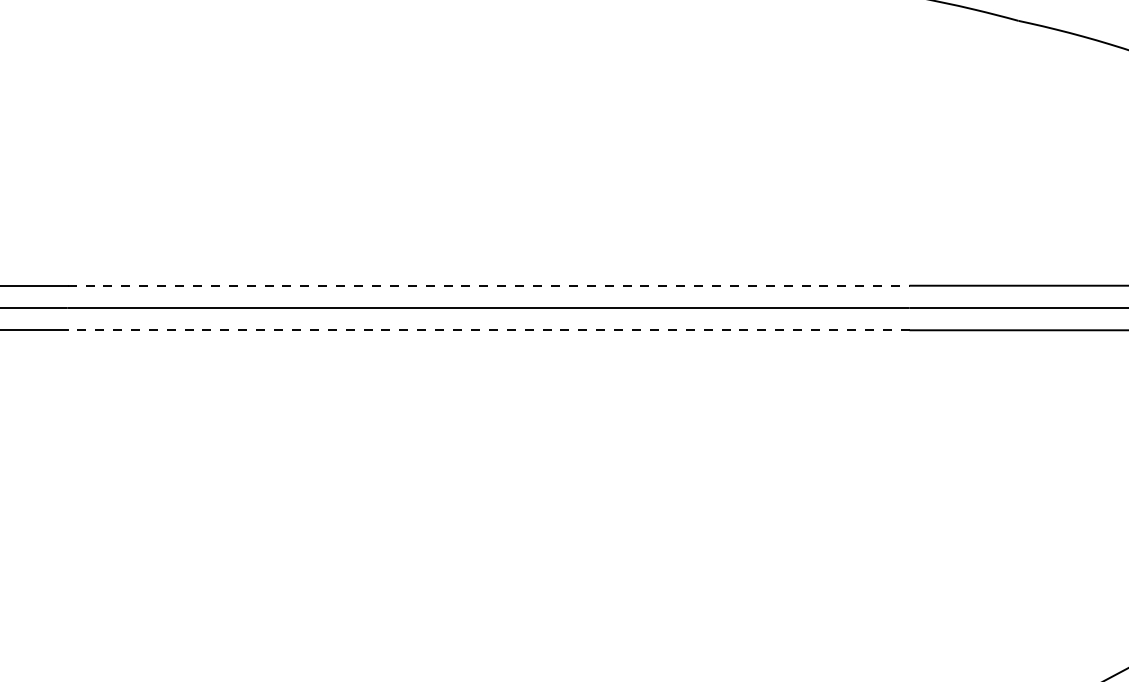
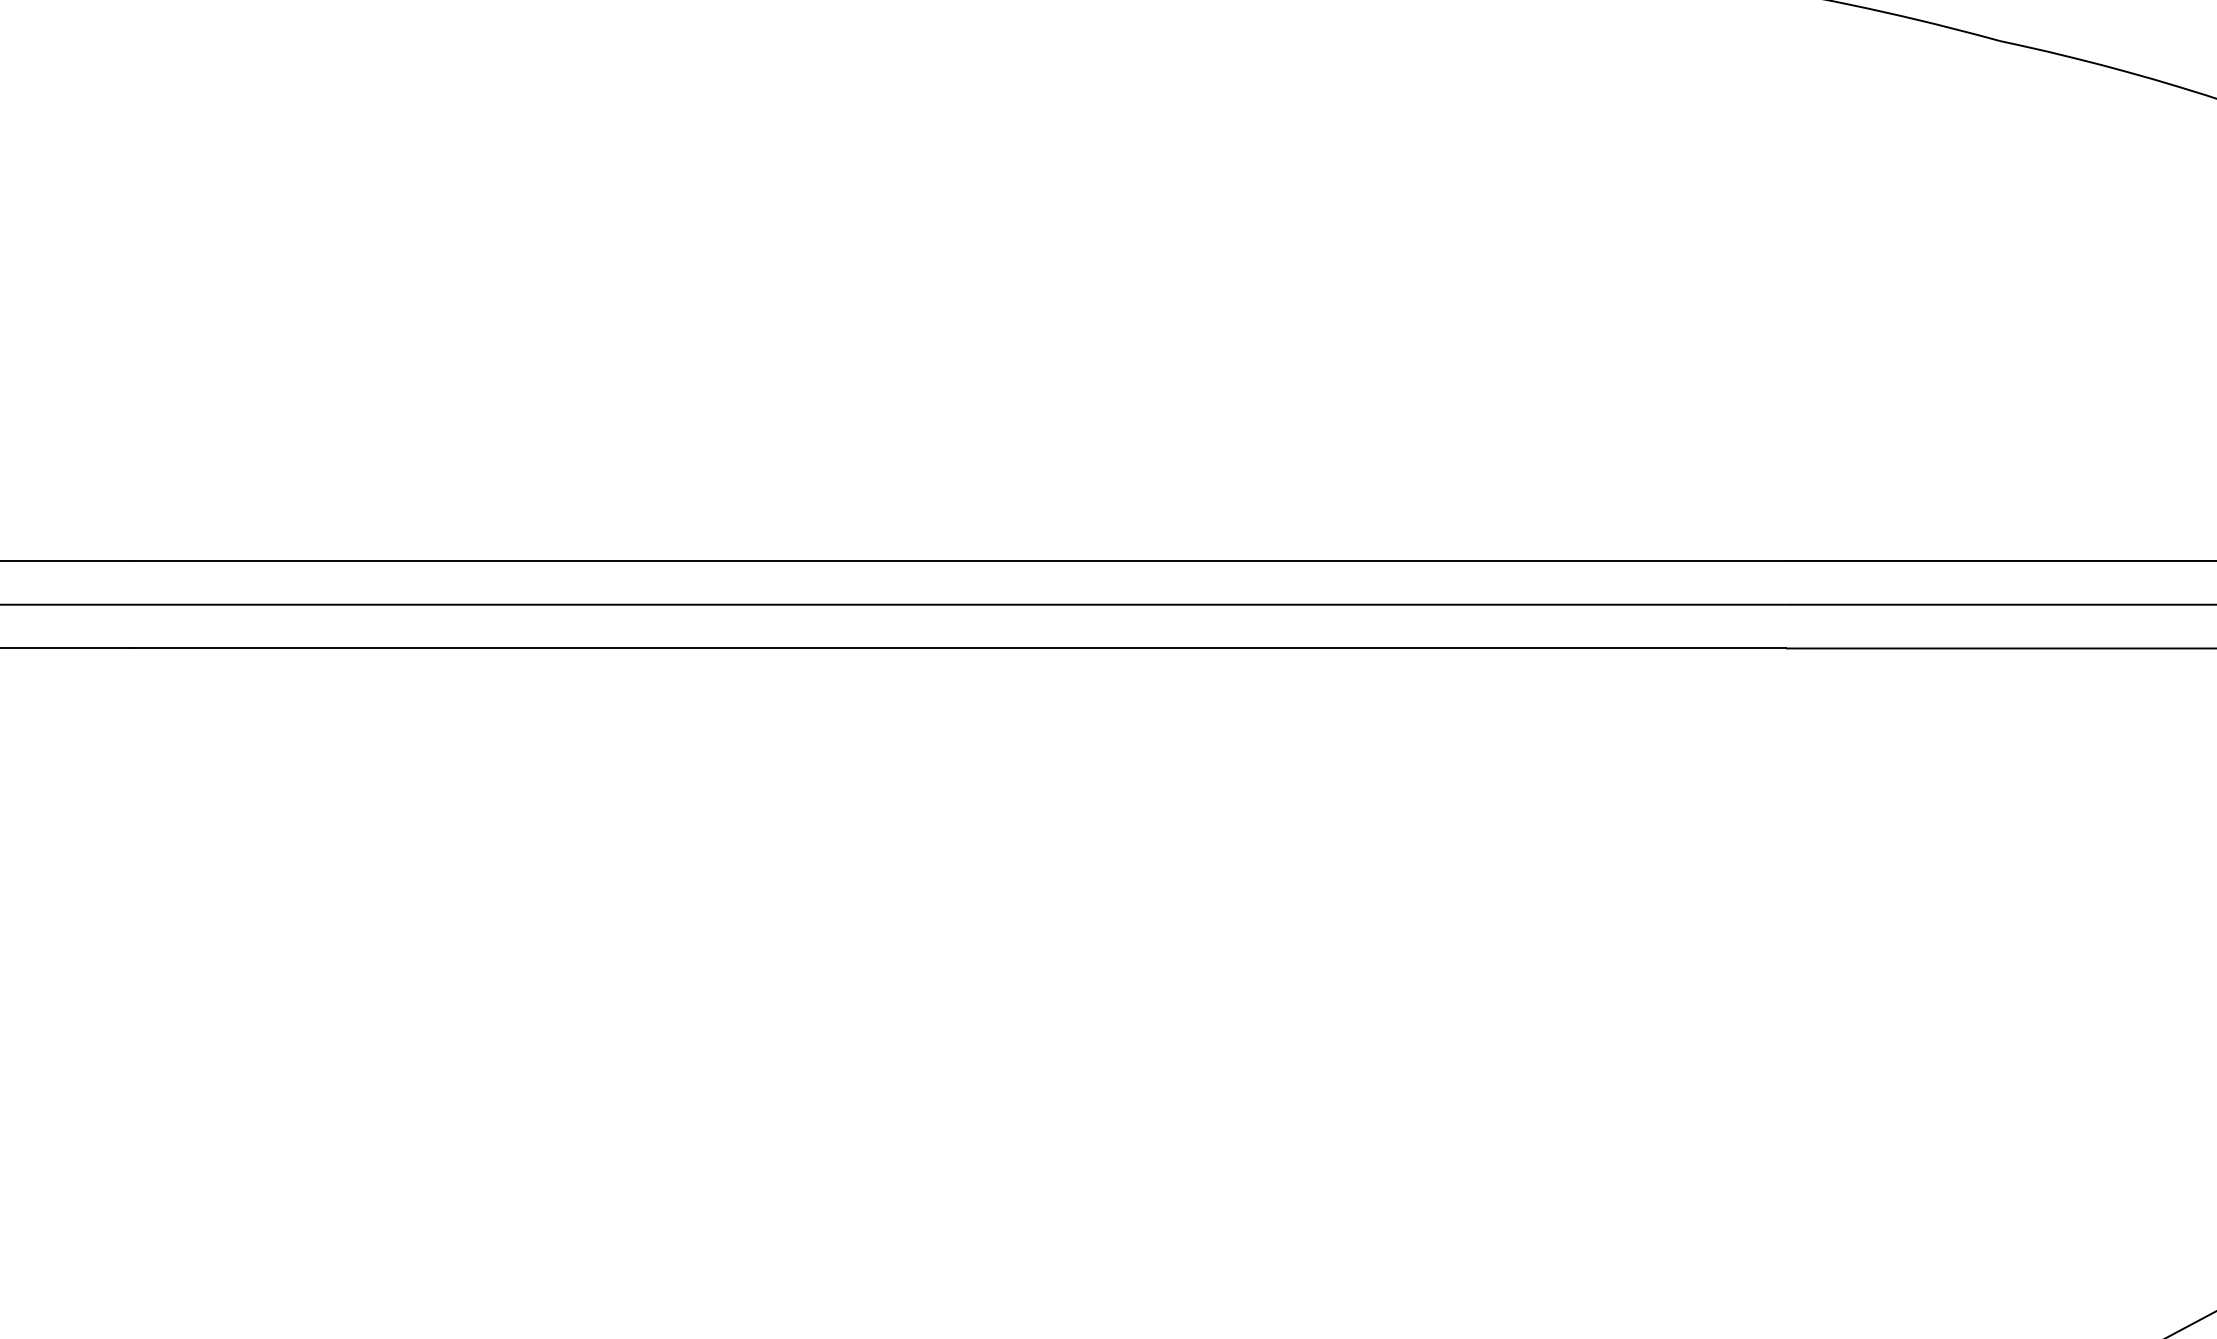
line: (488, 285) -> (959, 560), dashed -> solid
line: (488, 330) -> (959, 648), dashed -> solid

